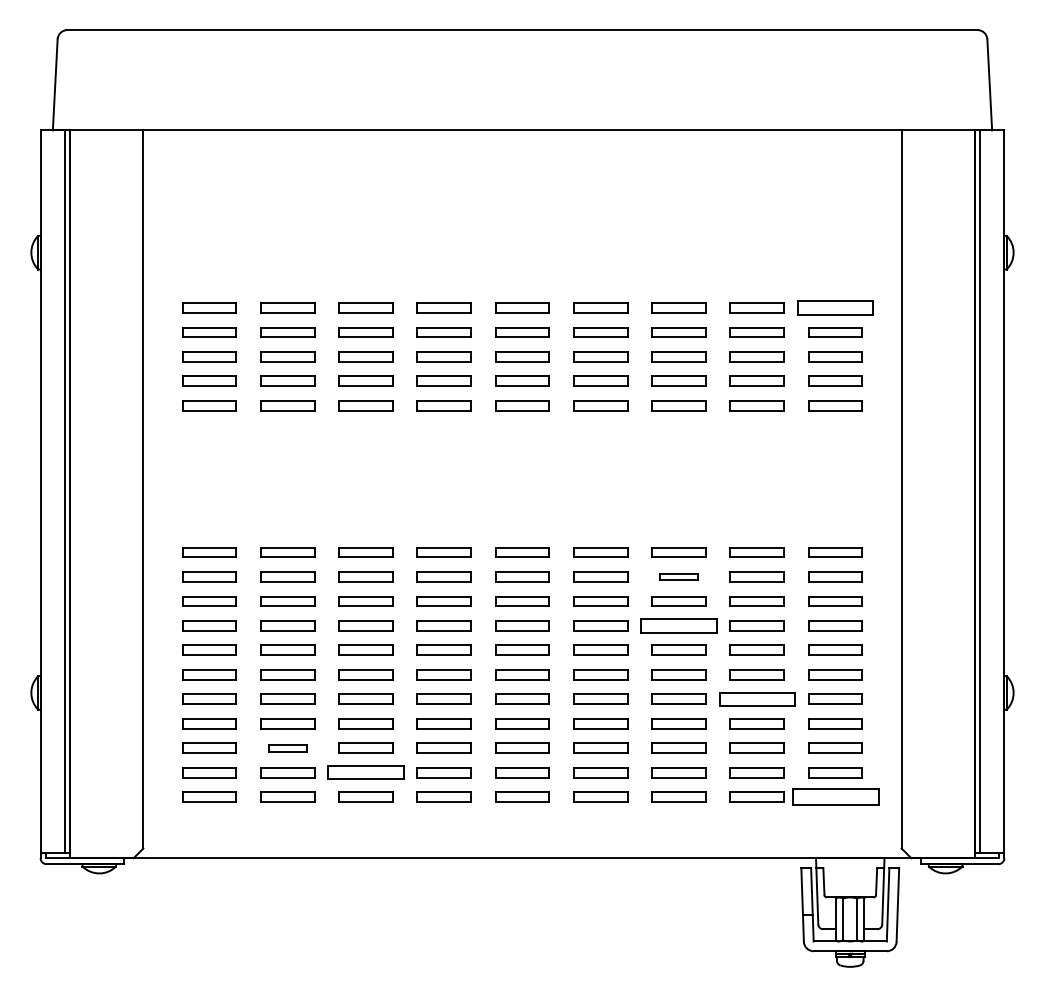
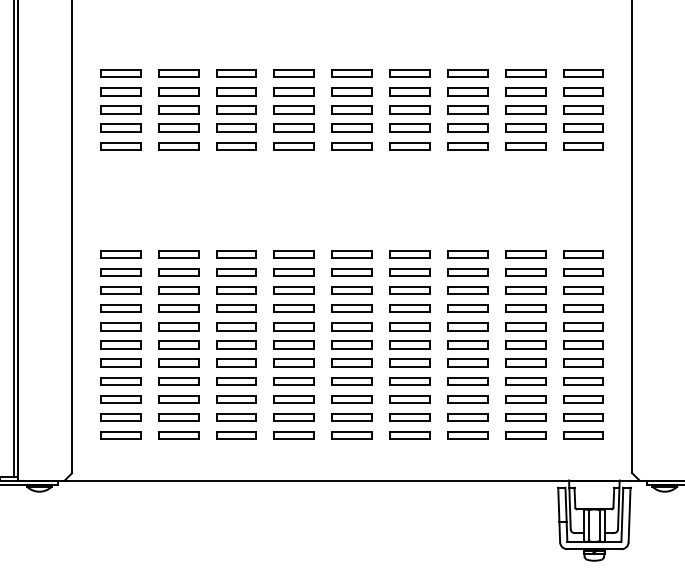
part: (835, 307) -> (583, 73), size x0.71
part: (678, 576) -> (467, 272), size x1.43
part: (678, 625) -> (467, 308), size x0.71
part: (756, 698) -> (525, 362), size x0.71
part: (287, 747) -> (178, 398), size x1.43
part: (365, 772) -> (236, 417), size x0.71
part: (835, 796) -> (583, 434), size x0.62

